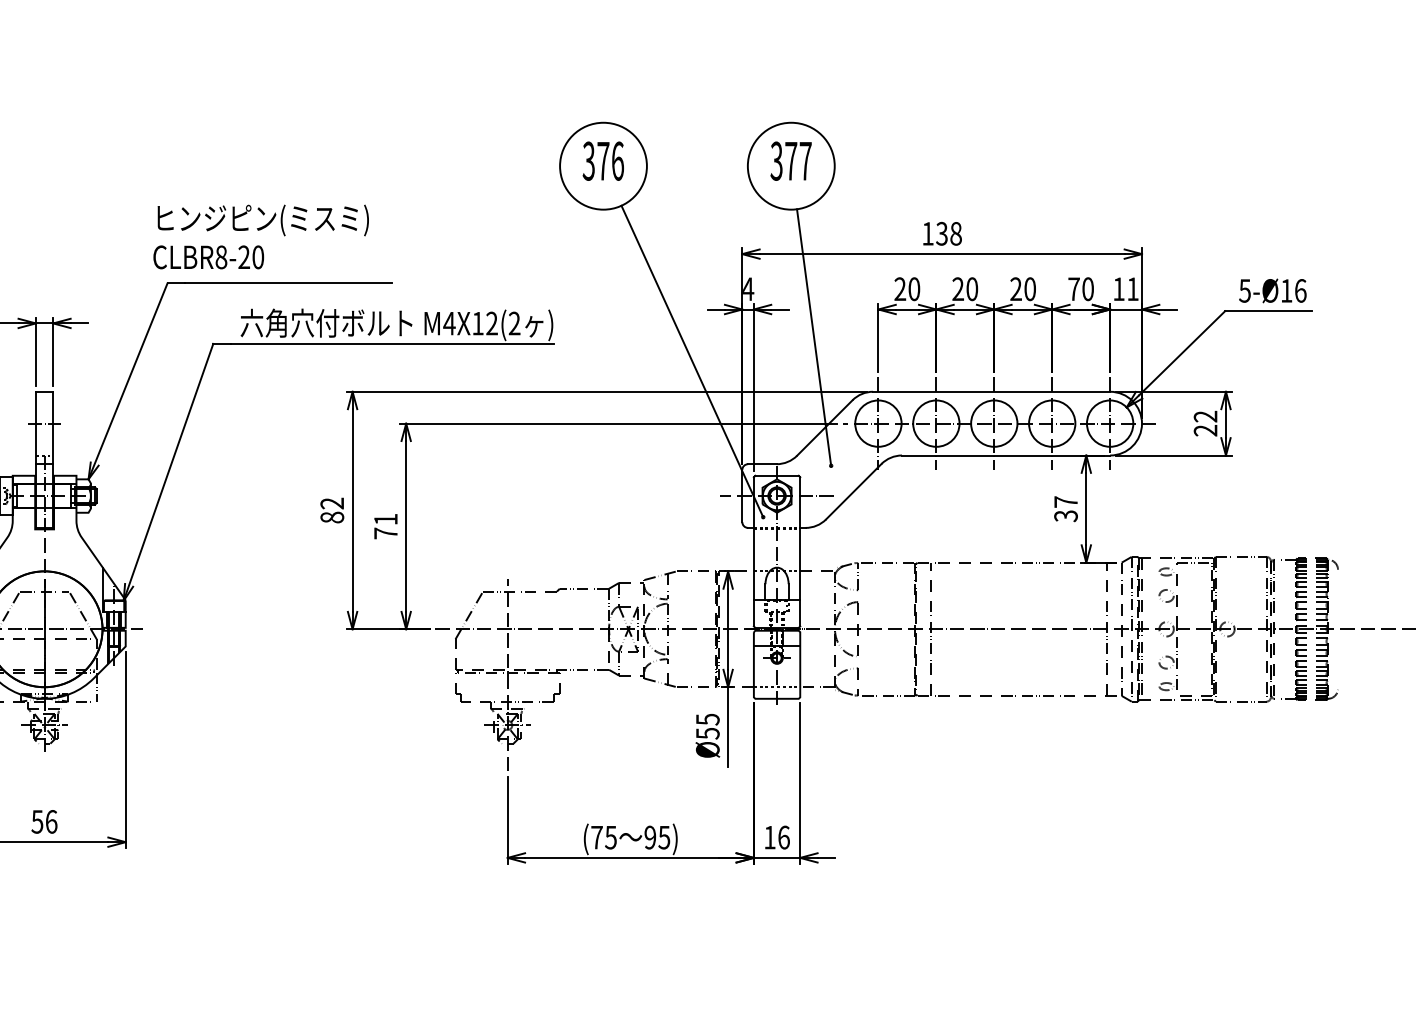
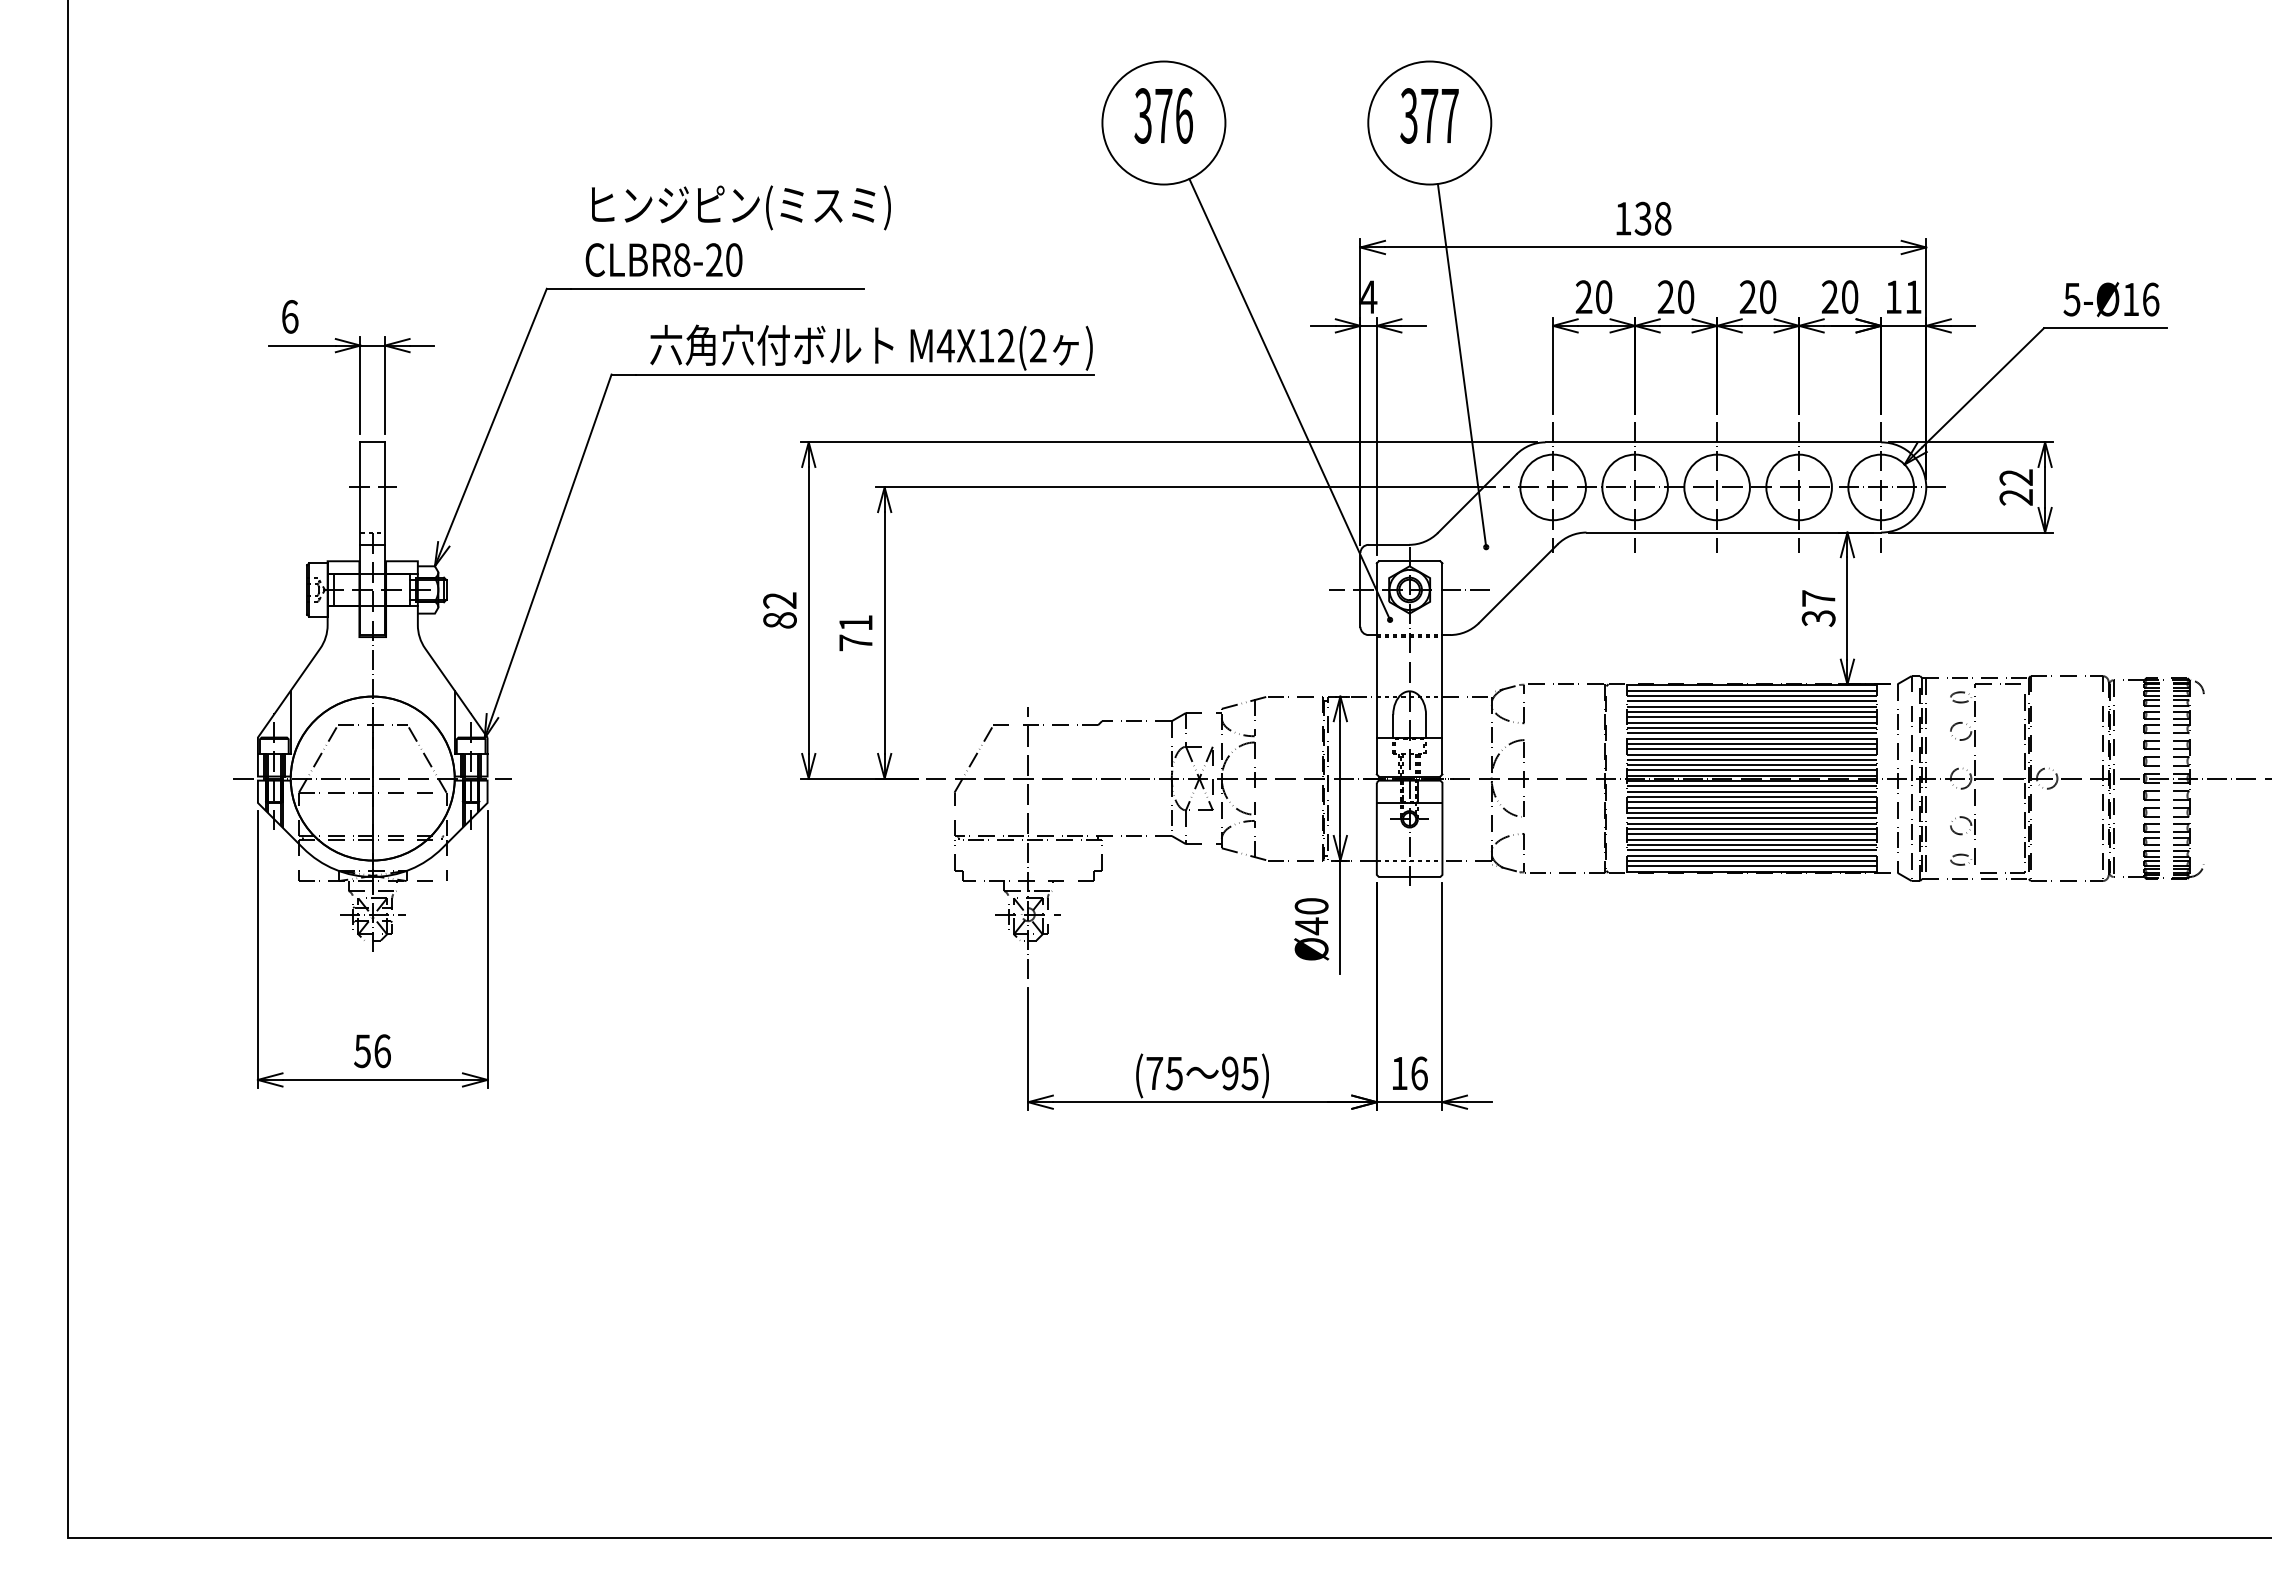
text: (260, 236) -> (737, 230), moved
text: (1073, 288) -> (1829, 296), 70 -> 20
hatch: (1018, 629) -> (1751, 778), added
text: (707, 726) -> (1311, 916), Ø55 -> Ø40

